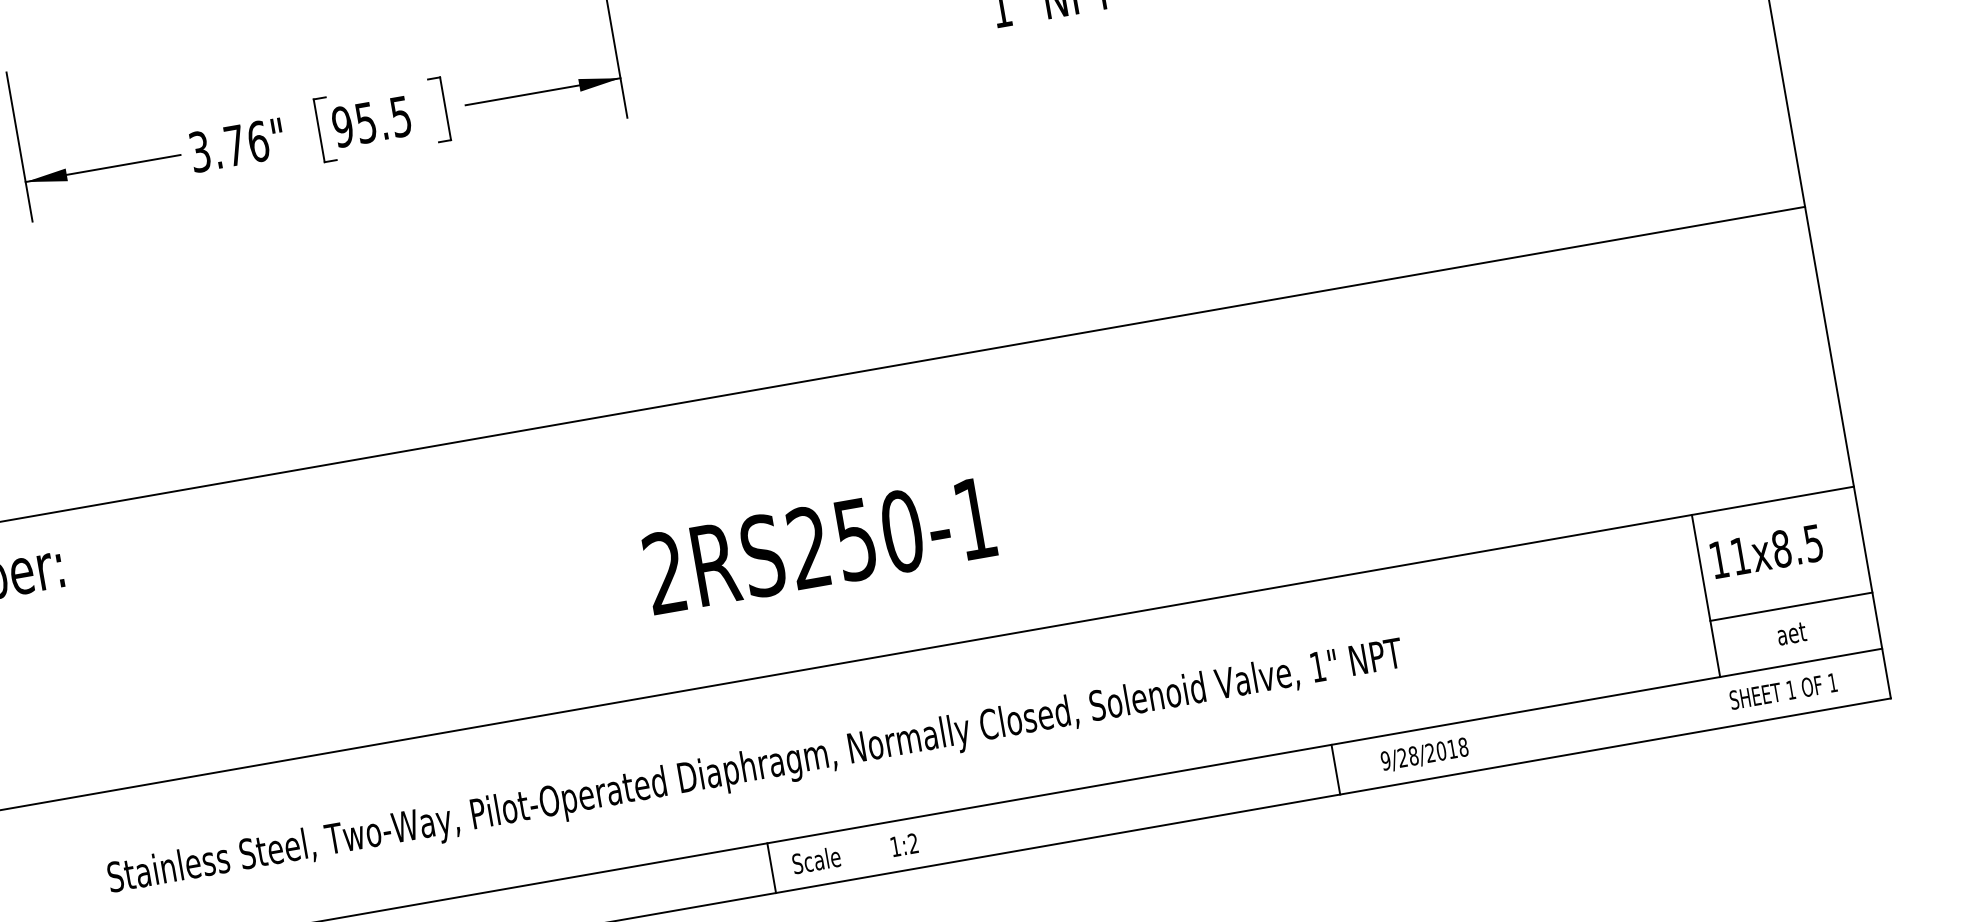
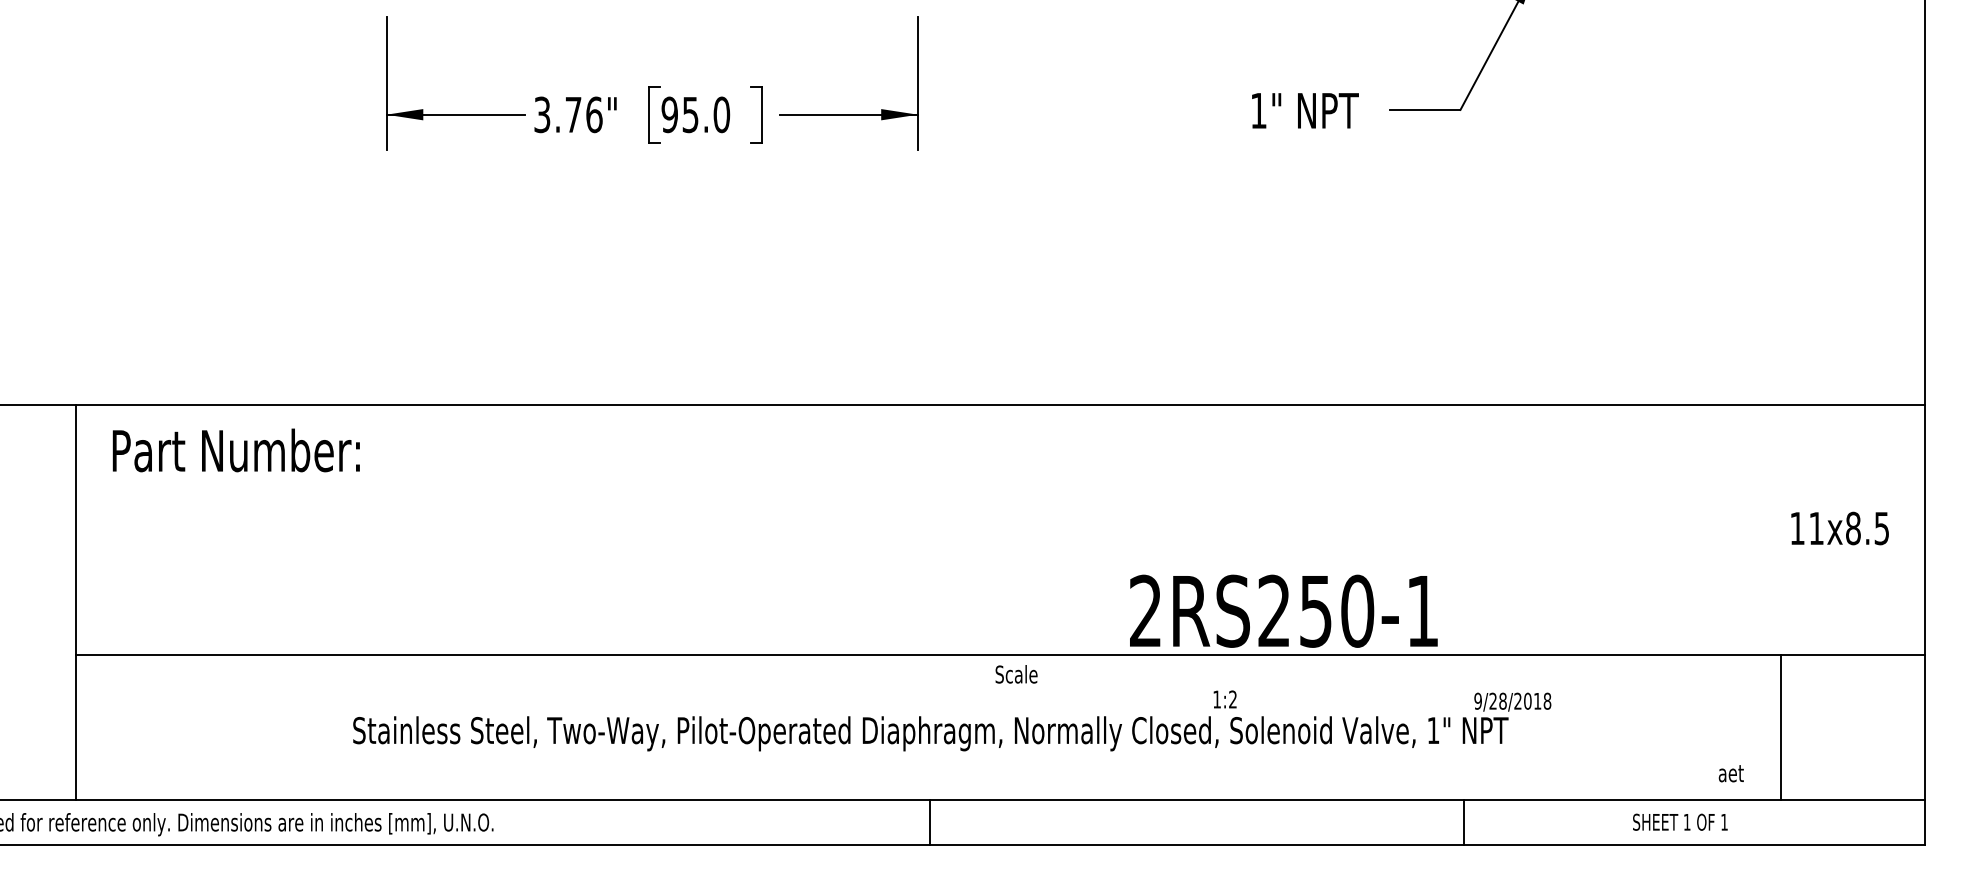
text: (400, 116) -> (721, 114), 95.5 -> 95.0
text: (819, 545) -> (1283, 610), moved
text: (1766, 551) -> (1839, 528), moved
line: (1790, 607) -> (1852, 750), removed
text: (1790, 633) -> (1730, 773), moved
text: (1783, 690) -> (1680, 821), moved
text: (1424, 754) -> (1512, 701), moved
line: (1335, 769) -> (1463, 822), moved
text: (903, 845) -> (1224, 699), moved
text: (816, 860) -> (1016, 674), moved

